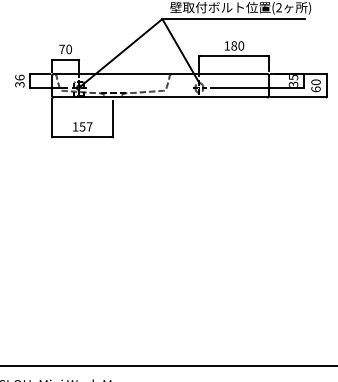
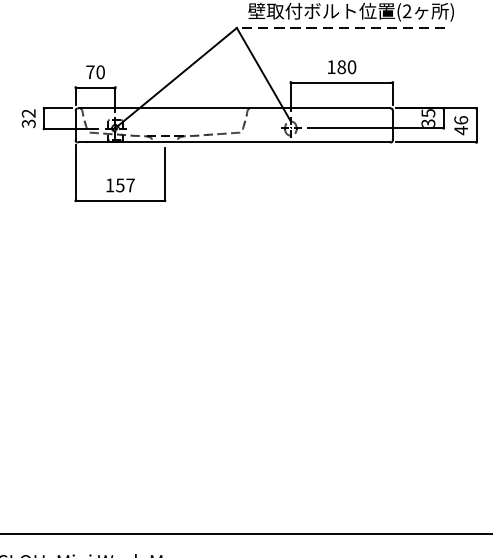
line: (233, 19) -> (340, 28), solid -> dashed
text: (19, 77) -> (28, 113), 36 -> 32
text: (315, 85) -> (460, 124), 60 -> 46

